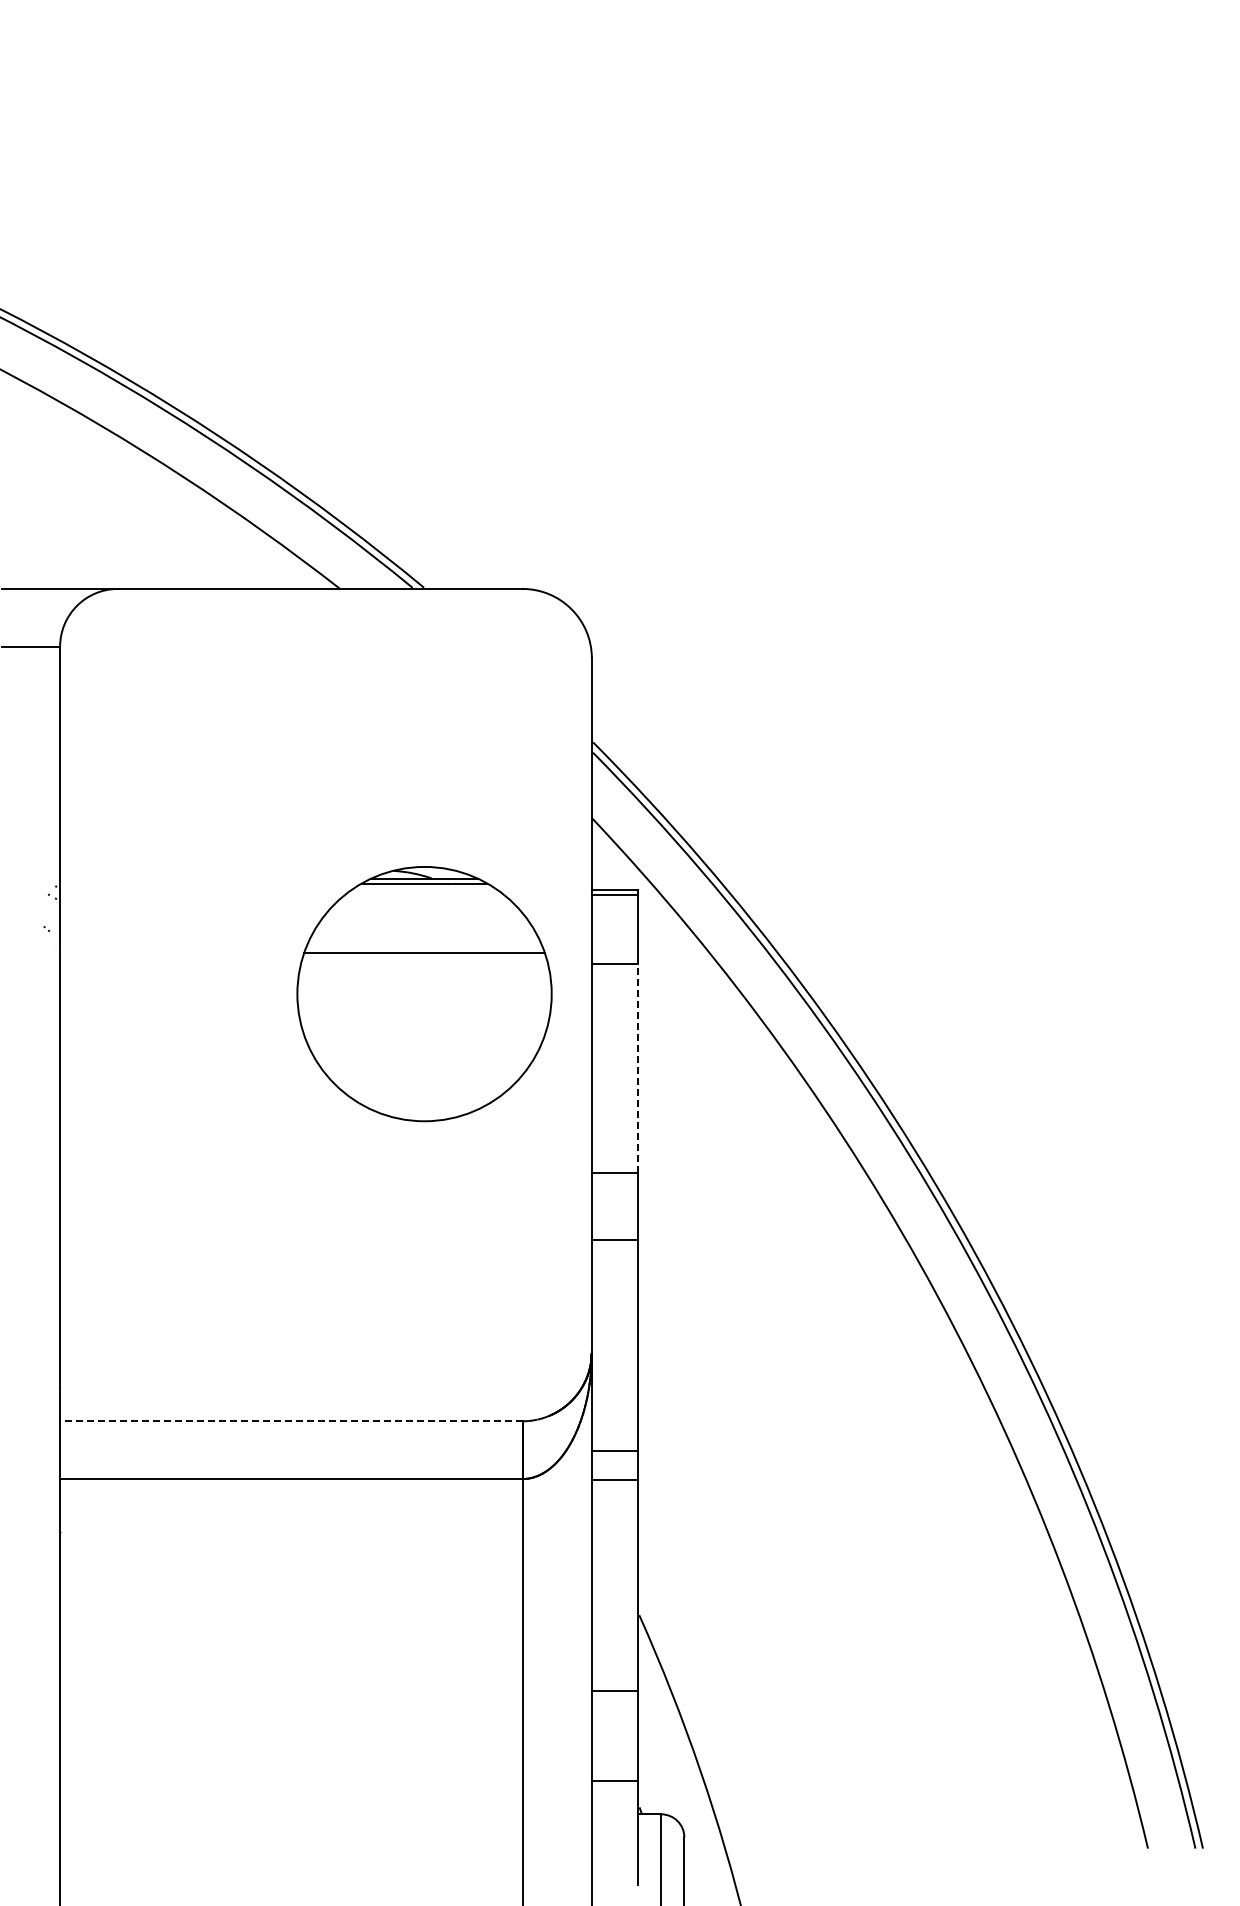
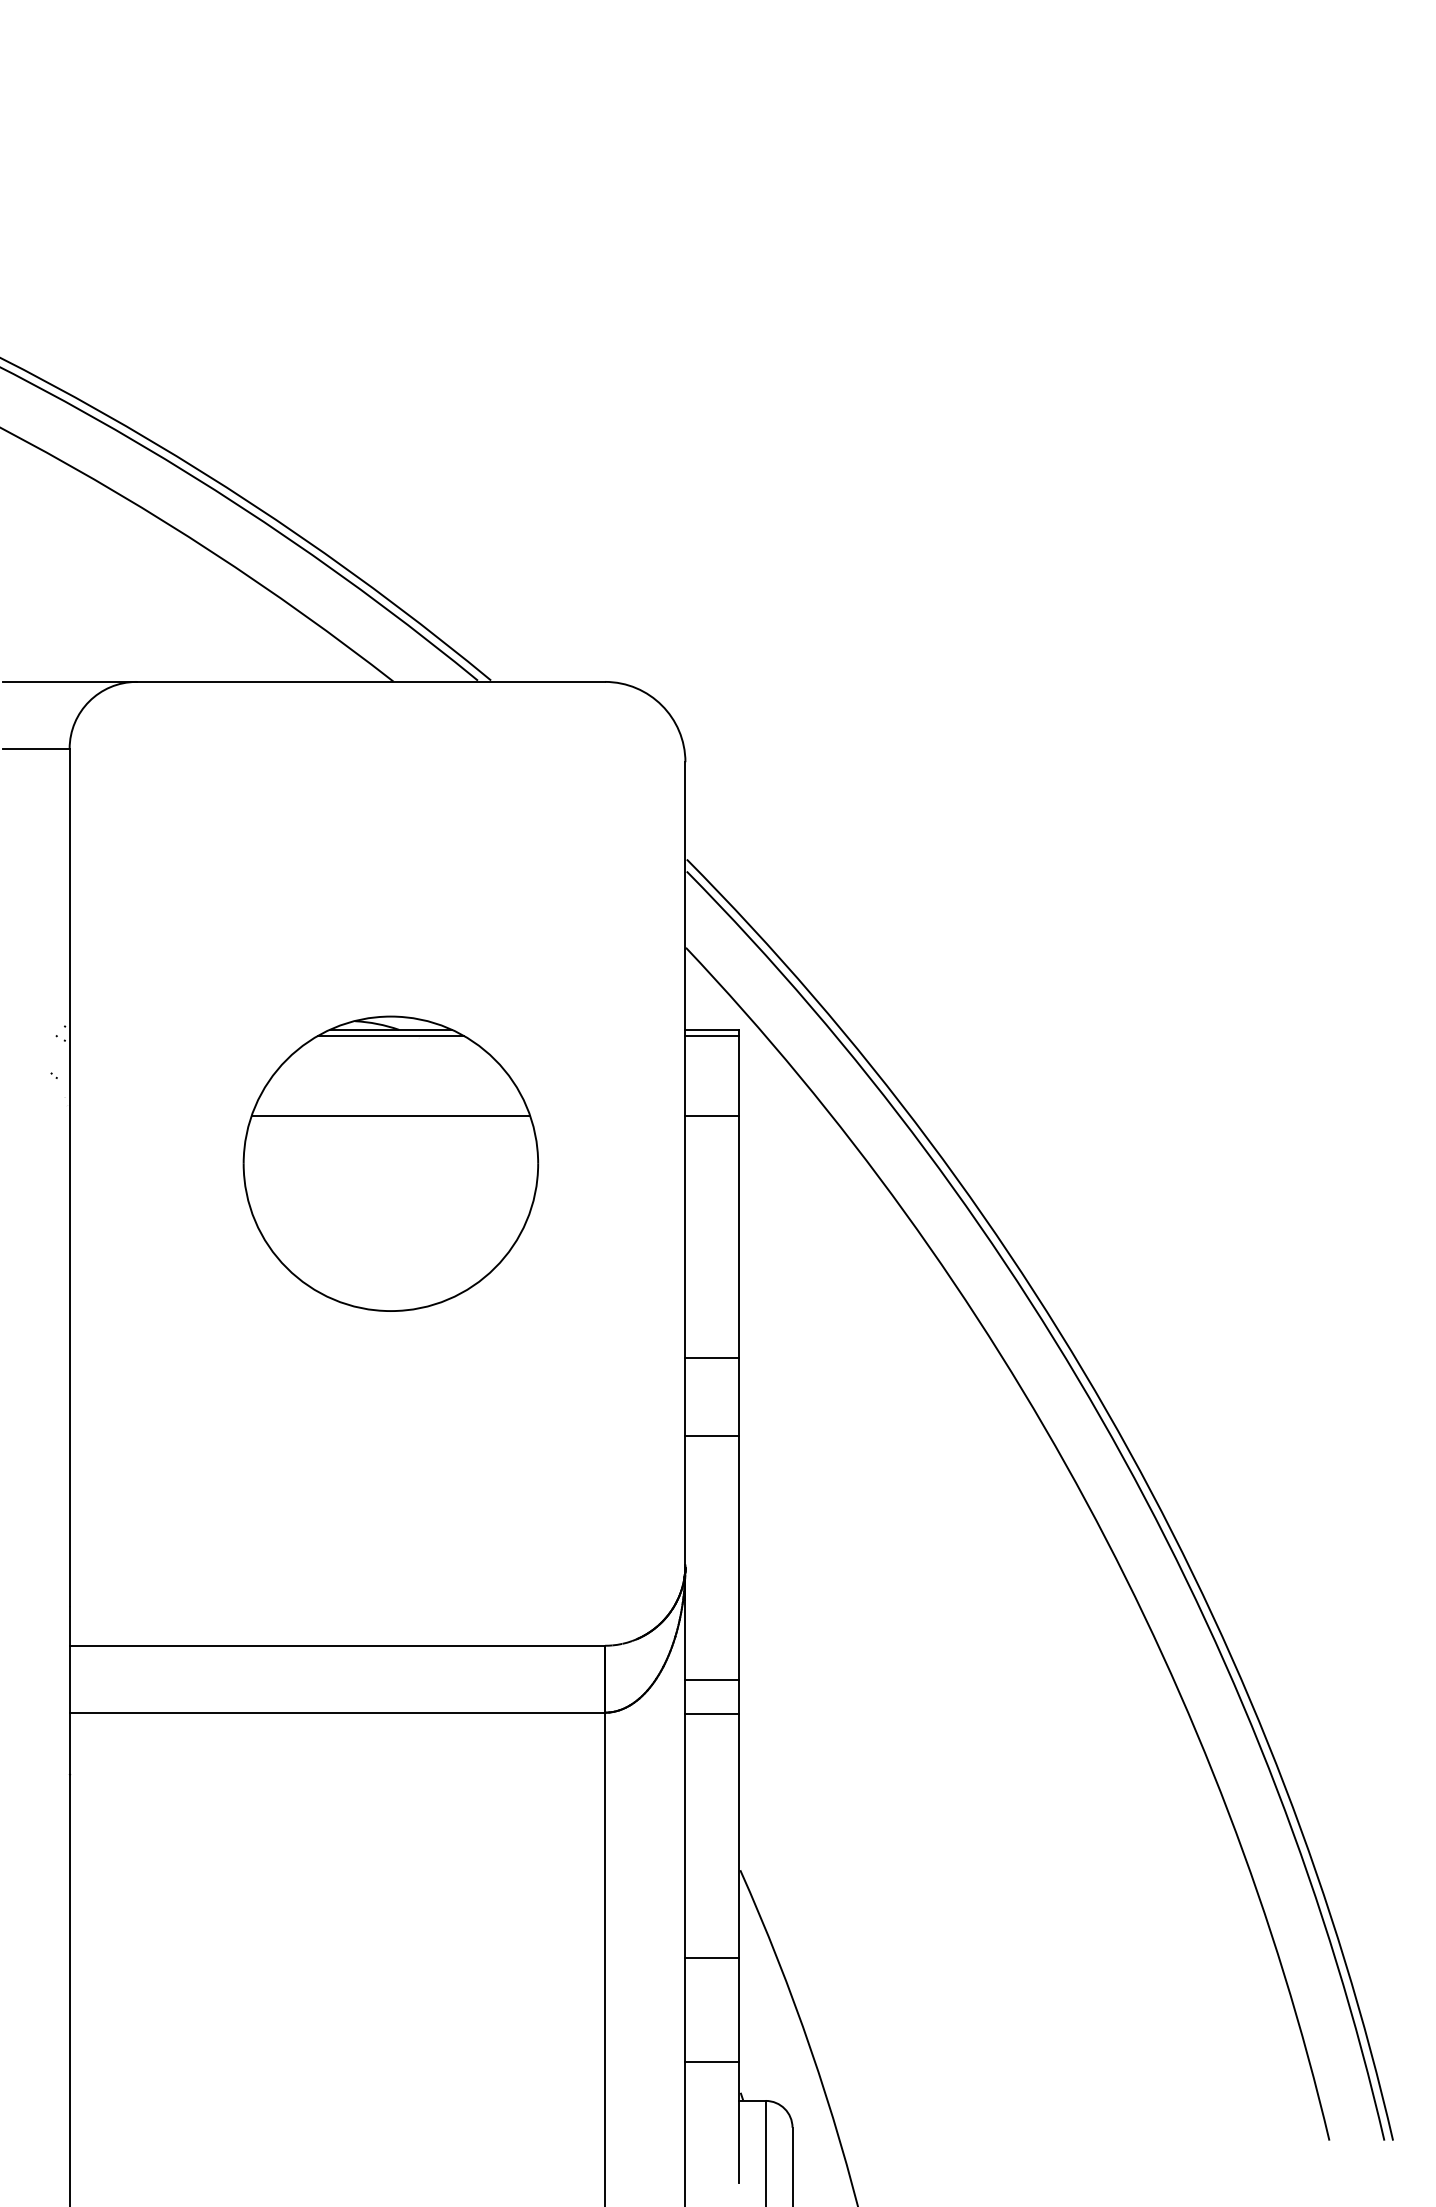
part: (424, 994) -> (390, 1164), moved
line: (638, 1067) -> (739, 1236), dashed -> solid
line: (290, 1421) -> (336, 1646), dashed -> solid

